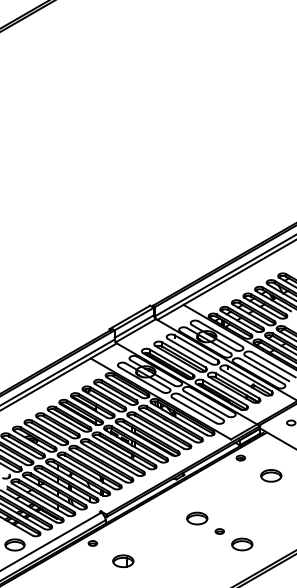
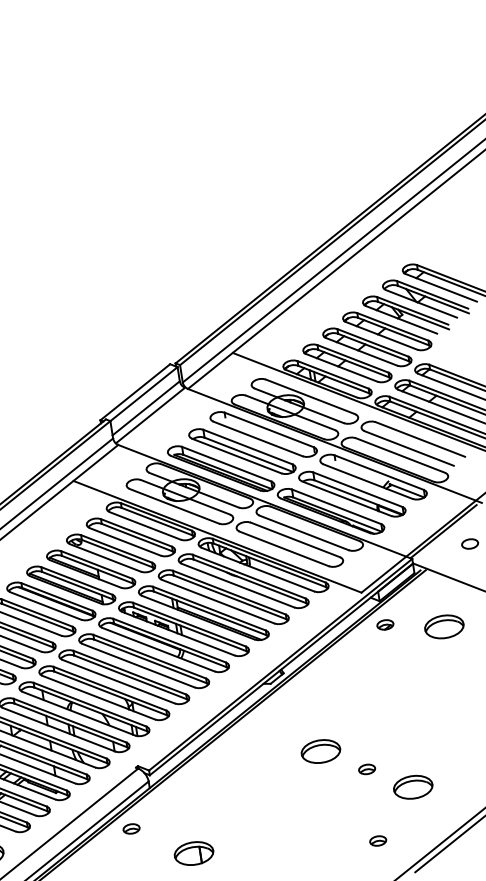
part: (271, 475) -> (444, 626), moved
part: (219, 569) -> (377, 841), added

